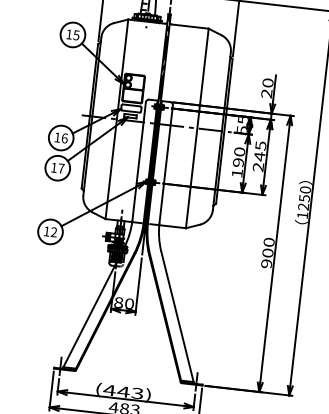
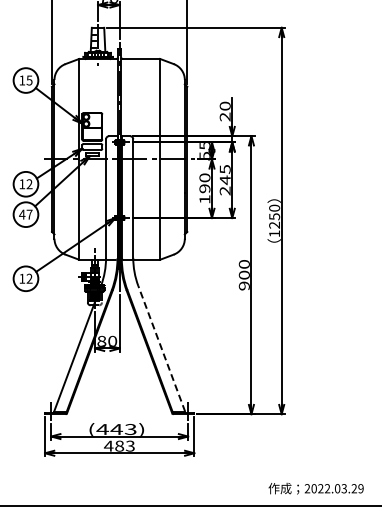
text: (64, 138) -> (29, 184), 16 -> 12
text: (54, 167) -> (22, 214), 17 -> 47
line: (177, 316) -> (161, 348), solid -> dashed

